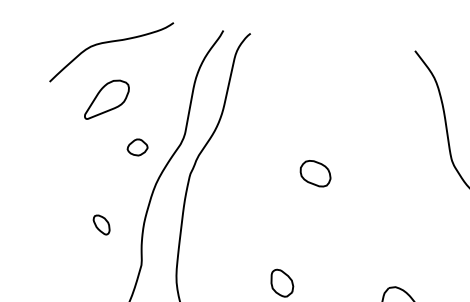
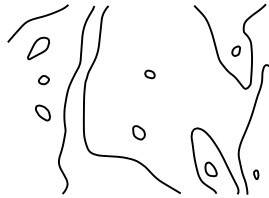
part: (136, 148) -> (43, 80), moved
part: (314, 173) -> (149, 74), size x0.6
part: (101, 223) -> (42, 112), size x1.6

